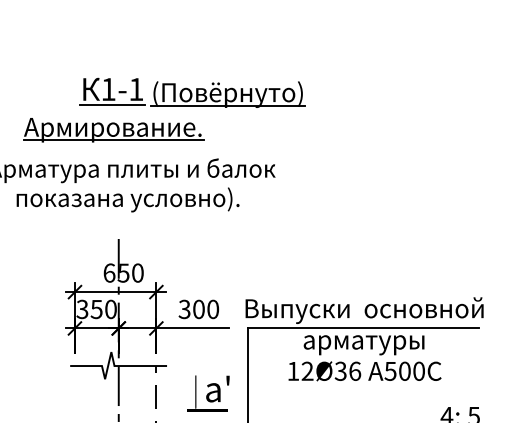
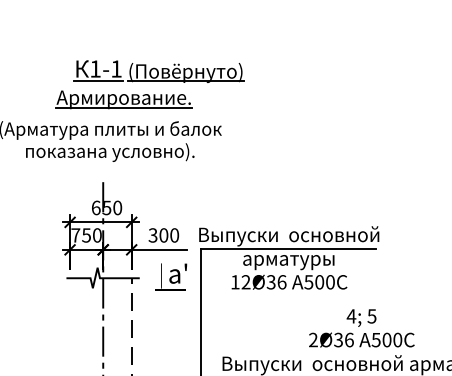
part: (112, 129) -> (123, 99), moved
text: (82, 309) -> (75, 235), 350 -> 750
text: (209, 392) -> (171, 276), moved

